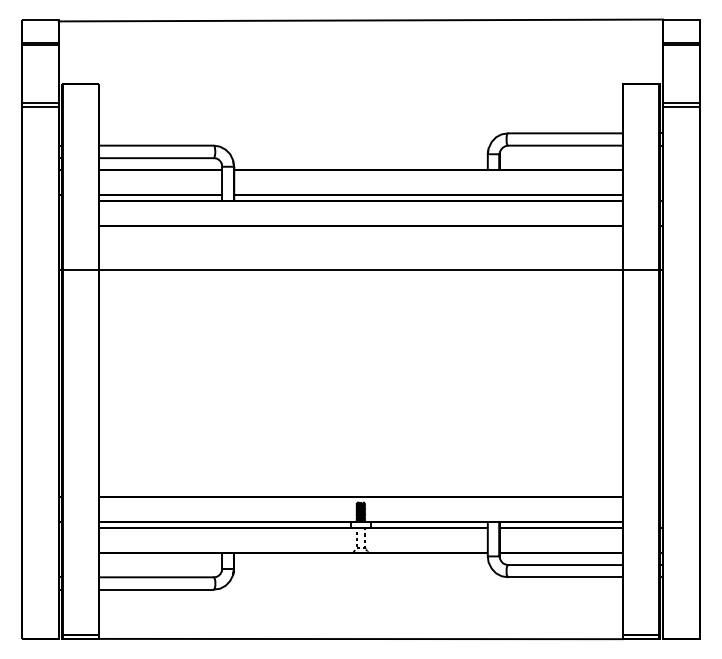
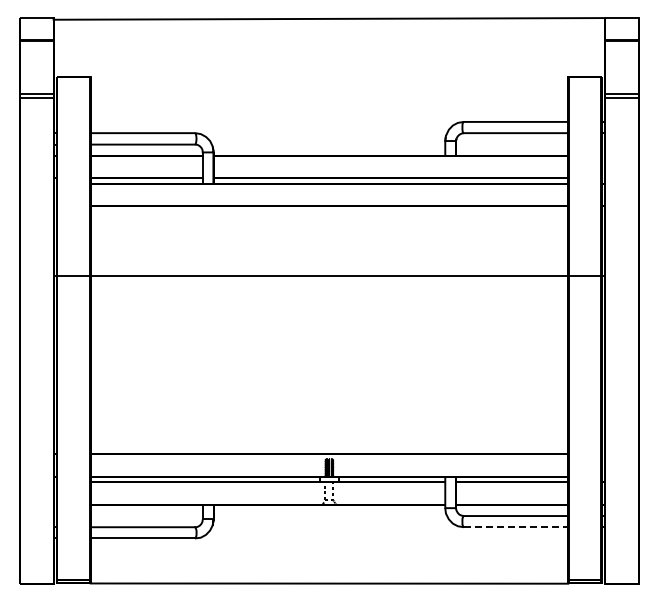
line: (361, 269) -> (329, 275), moved
line: (565, 577) -> (516, 527), solid -> dashed

